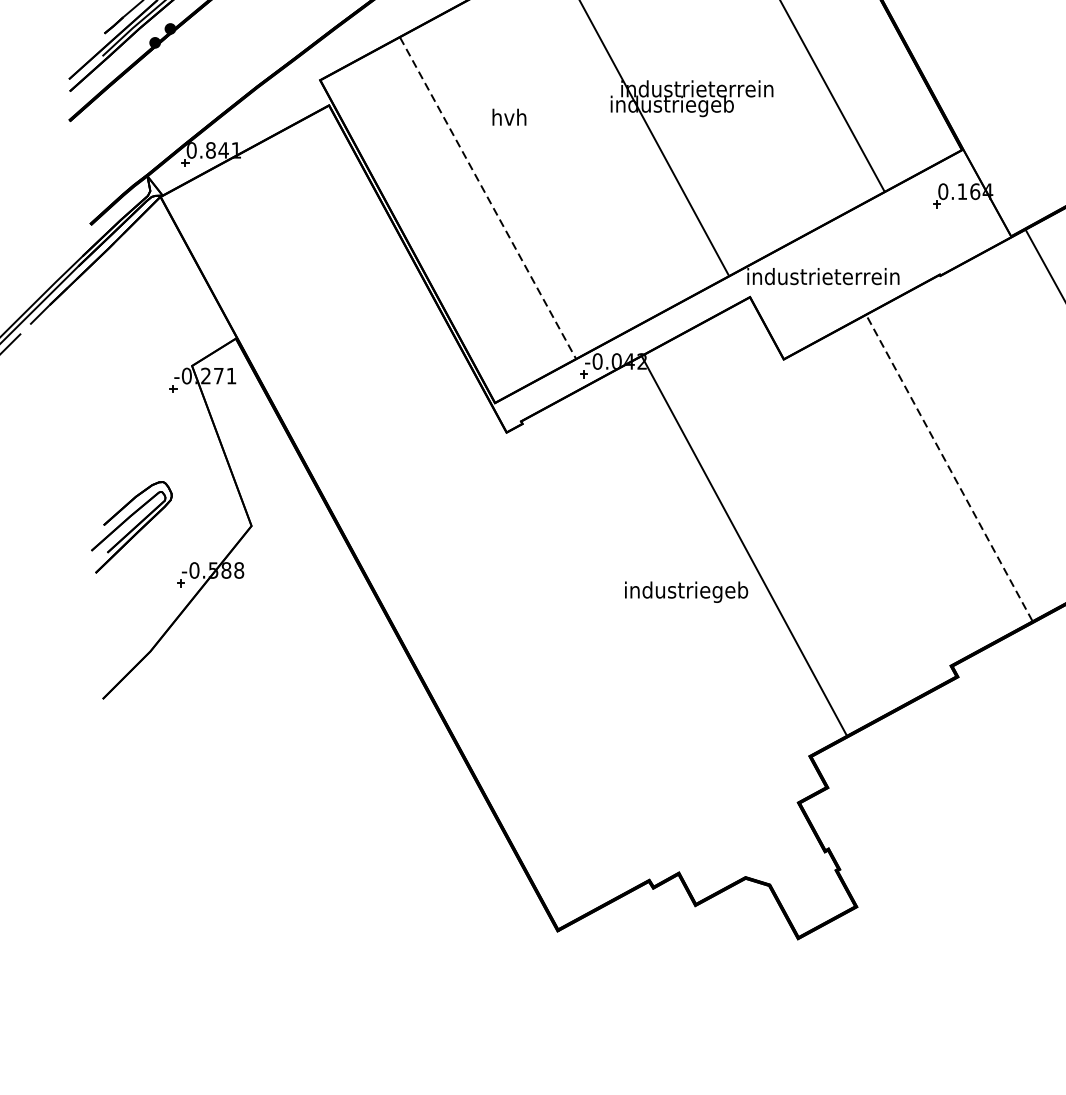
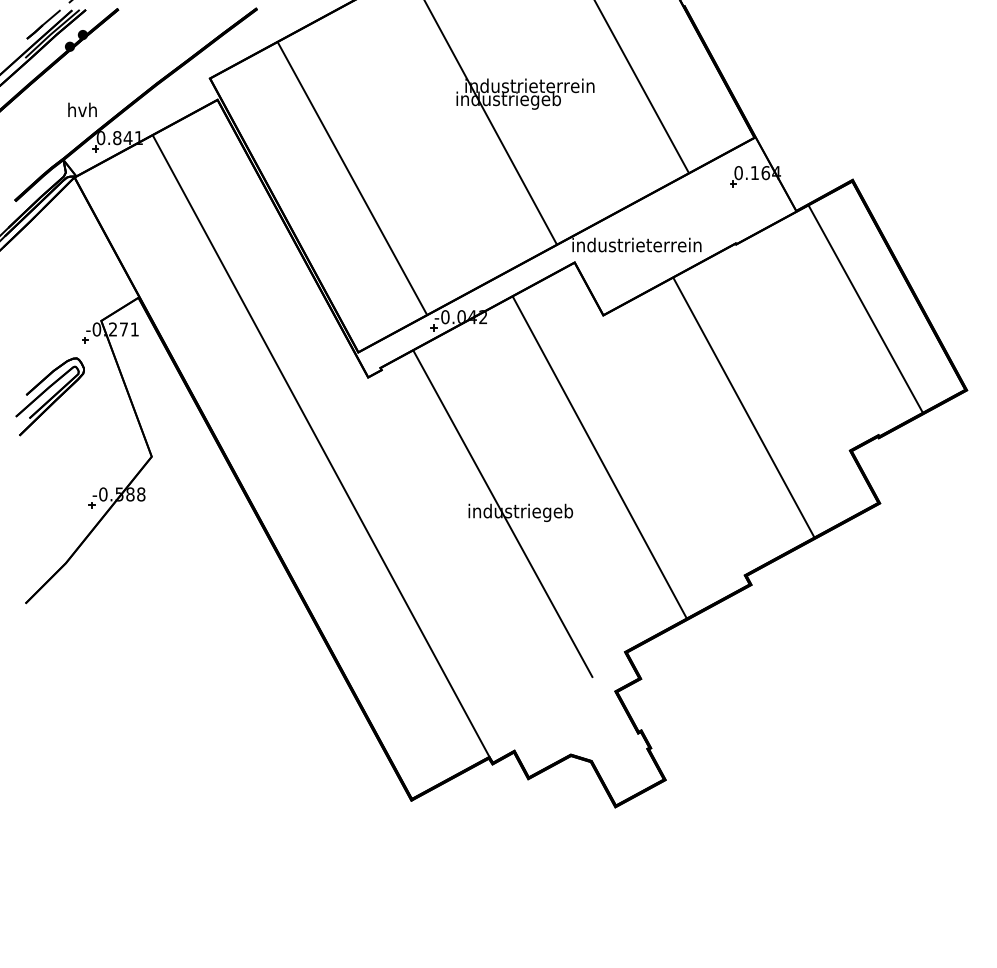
text: (509, 116) -> (82, 109), moved
line: (488, 198) -> (352, 178), dashed -> solid
line: (948, 467) -> (743, 407), dashed -> solid
line: (450, 512) -> (320, 445), added
part: (131, 526) -> (49, 396), moved
line: (743, 545) -> (599, 457), moved
line: (664, 592) -> (502, 513), added

